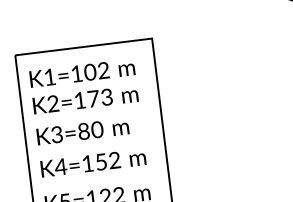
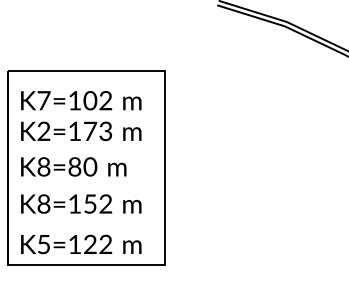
text: (49, 77) -> (43, 100), K1=102 -> K7=102
text: (56, 135) -> (43, 167), K3=80 -> K8=80
text: (60, 166) -> (43, 203), K4=152 -> K8=152

